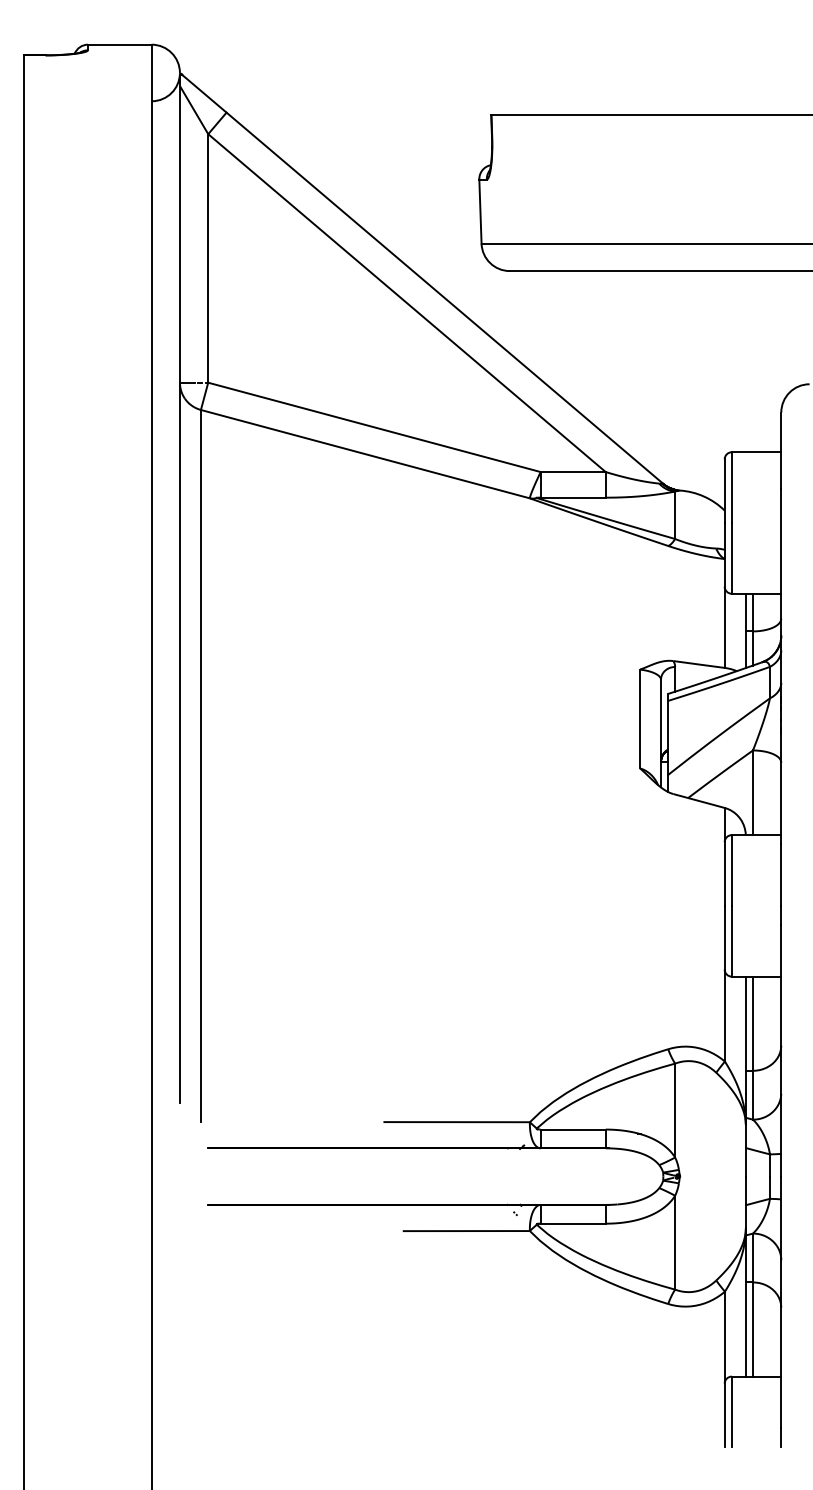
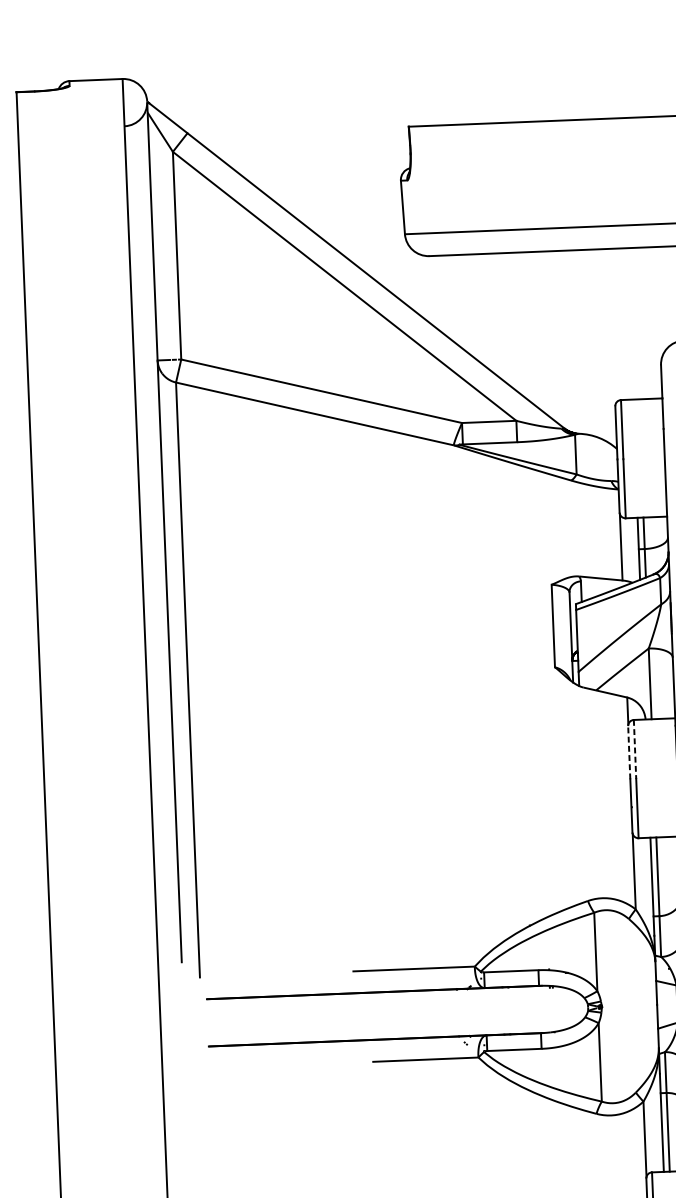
line: (731, 871) -> (634, 750), solid -> dashed
line: (724, 874) -> (629, 753), solid -> dashed

